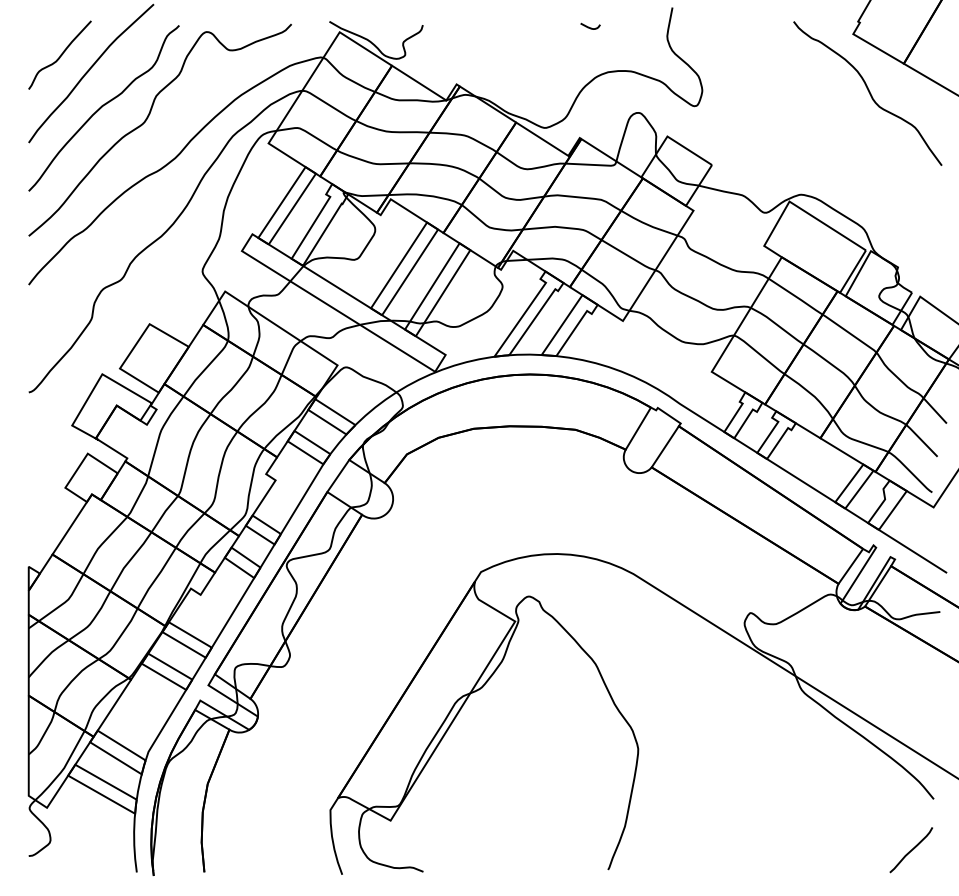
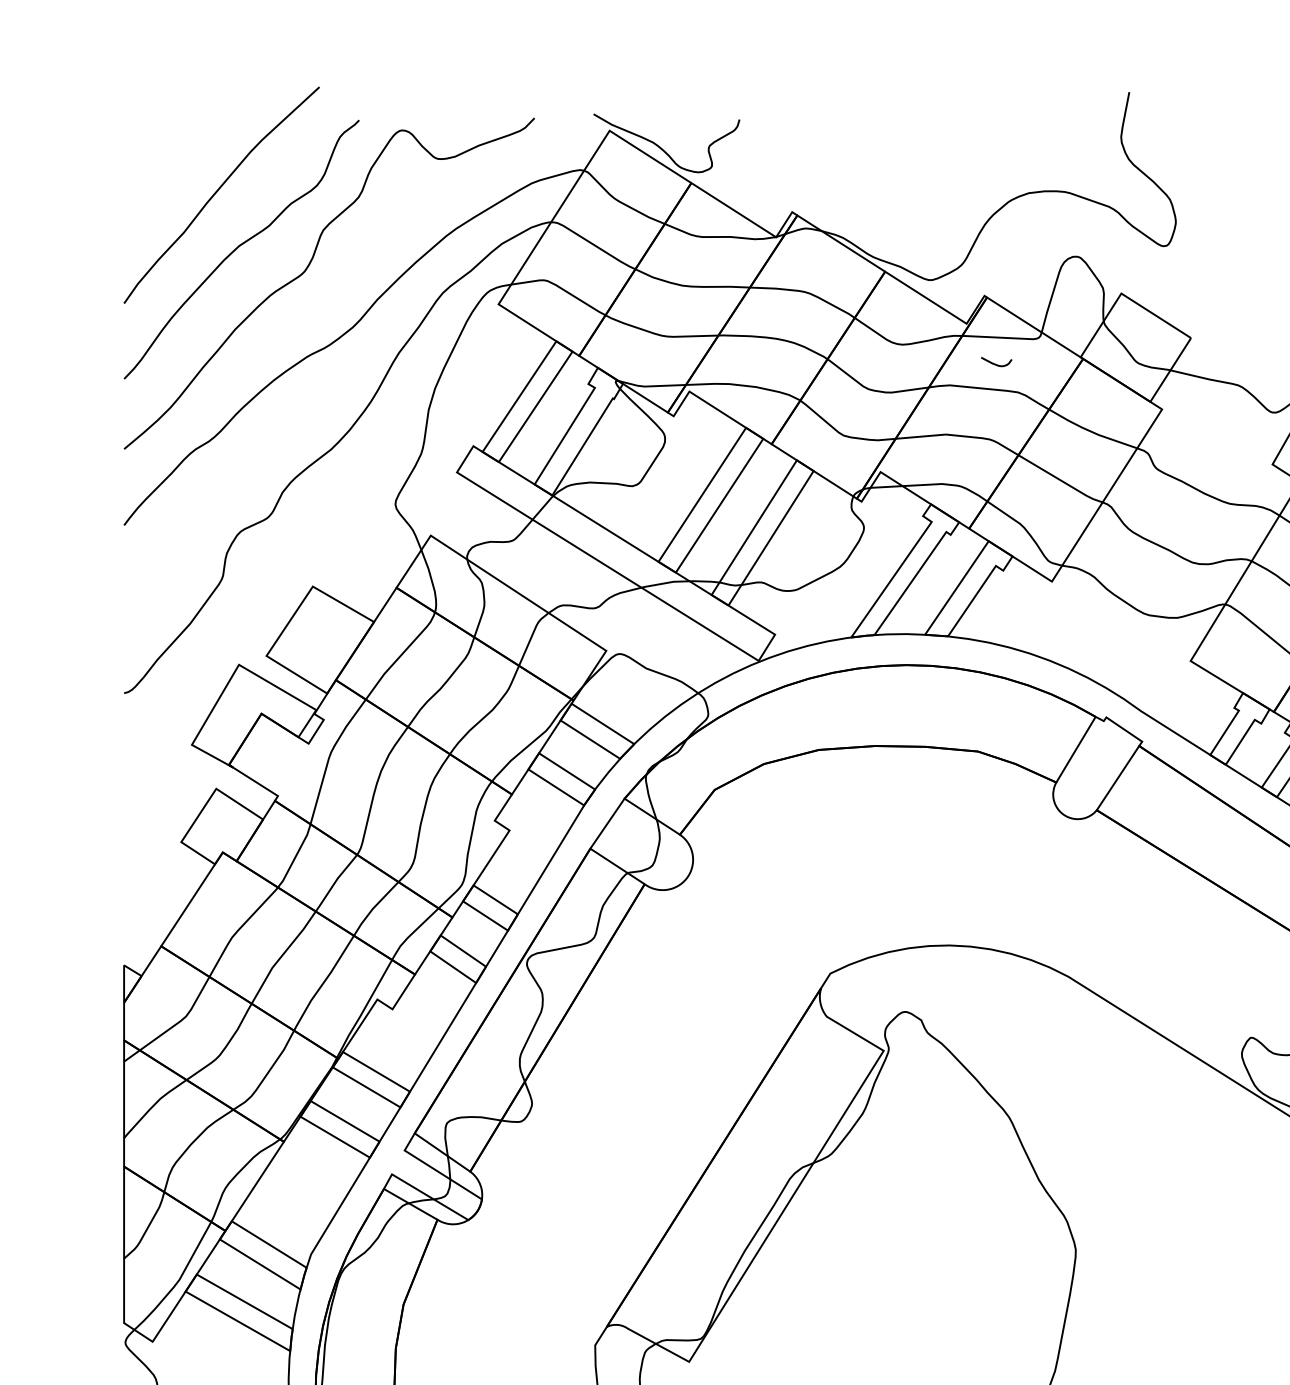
curve: (590, 27) -> (996, 363), moved
curve: (60, 54) -> (173, 165), removed

